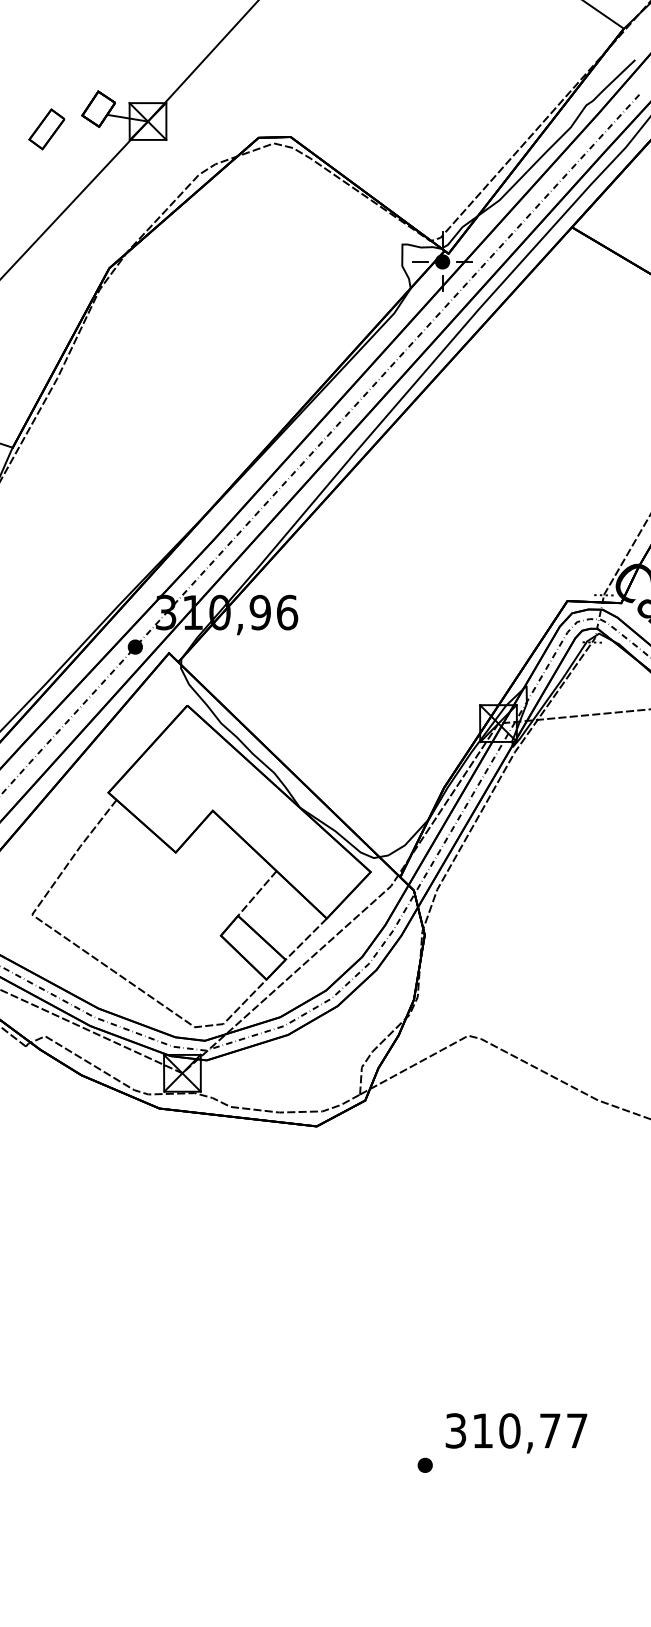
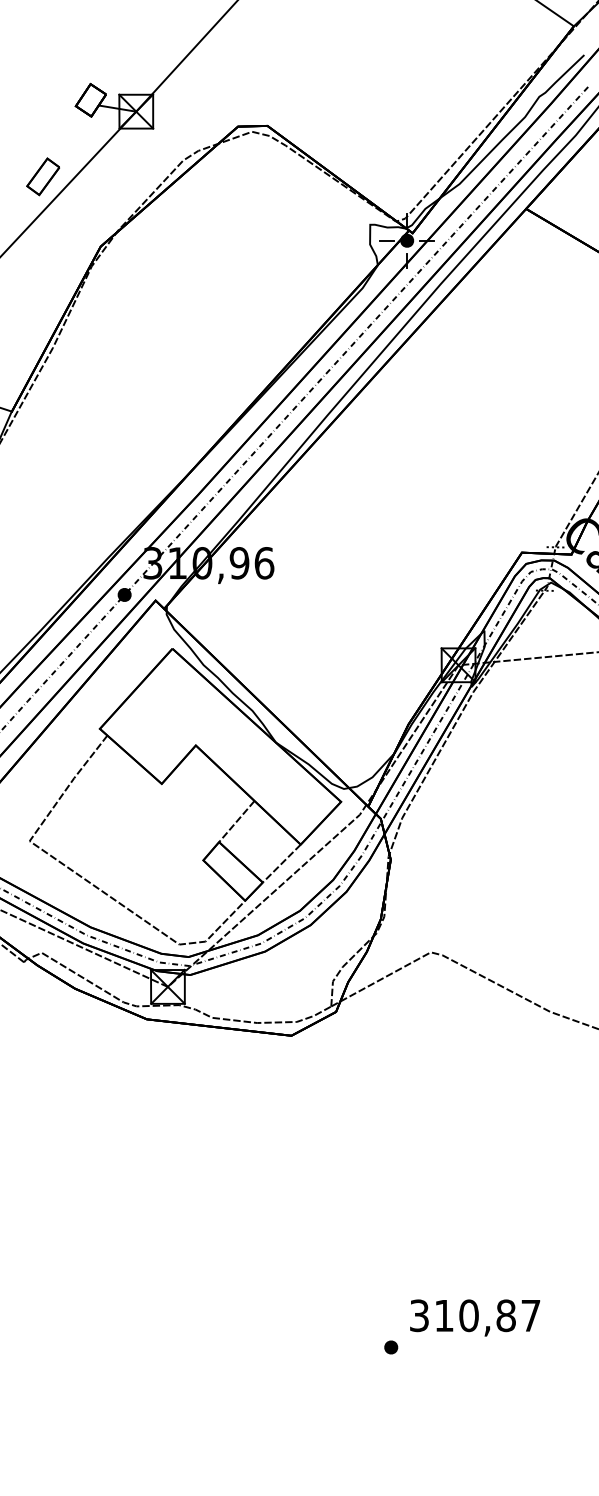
part: (46, 129) -> (42, 176), moved
text: (549, 1430) -> (505, 1315), 310,77 -> 310,87

